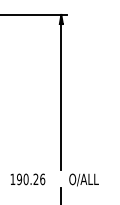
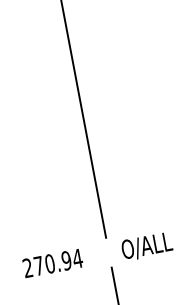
text: (27, 179) -> (52, 263), 190.26 -> 270.94

